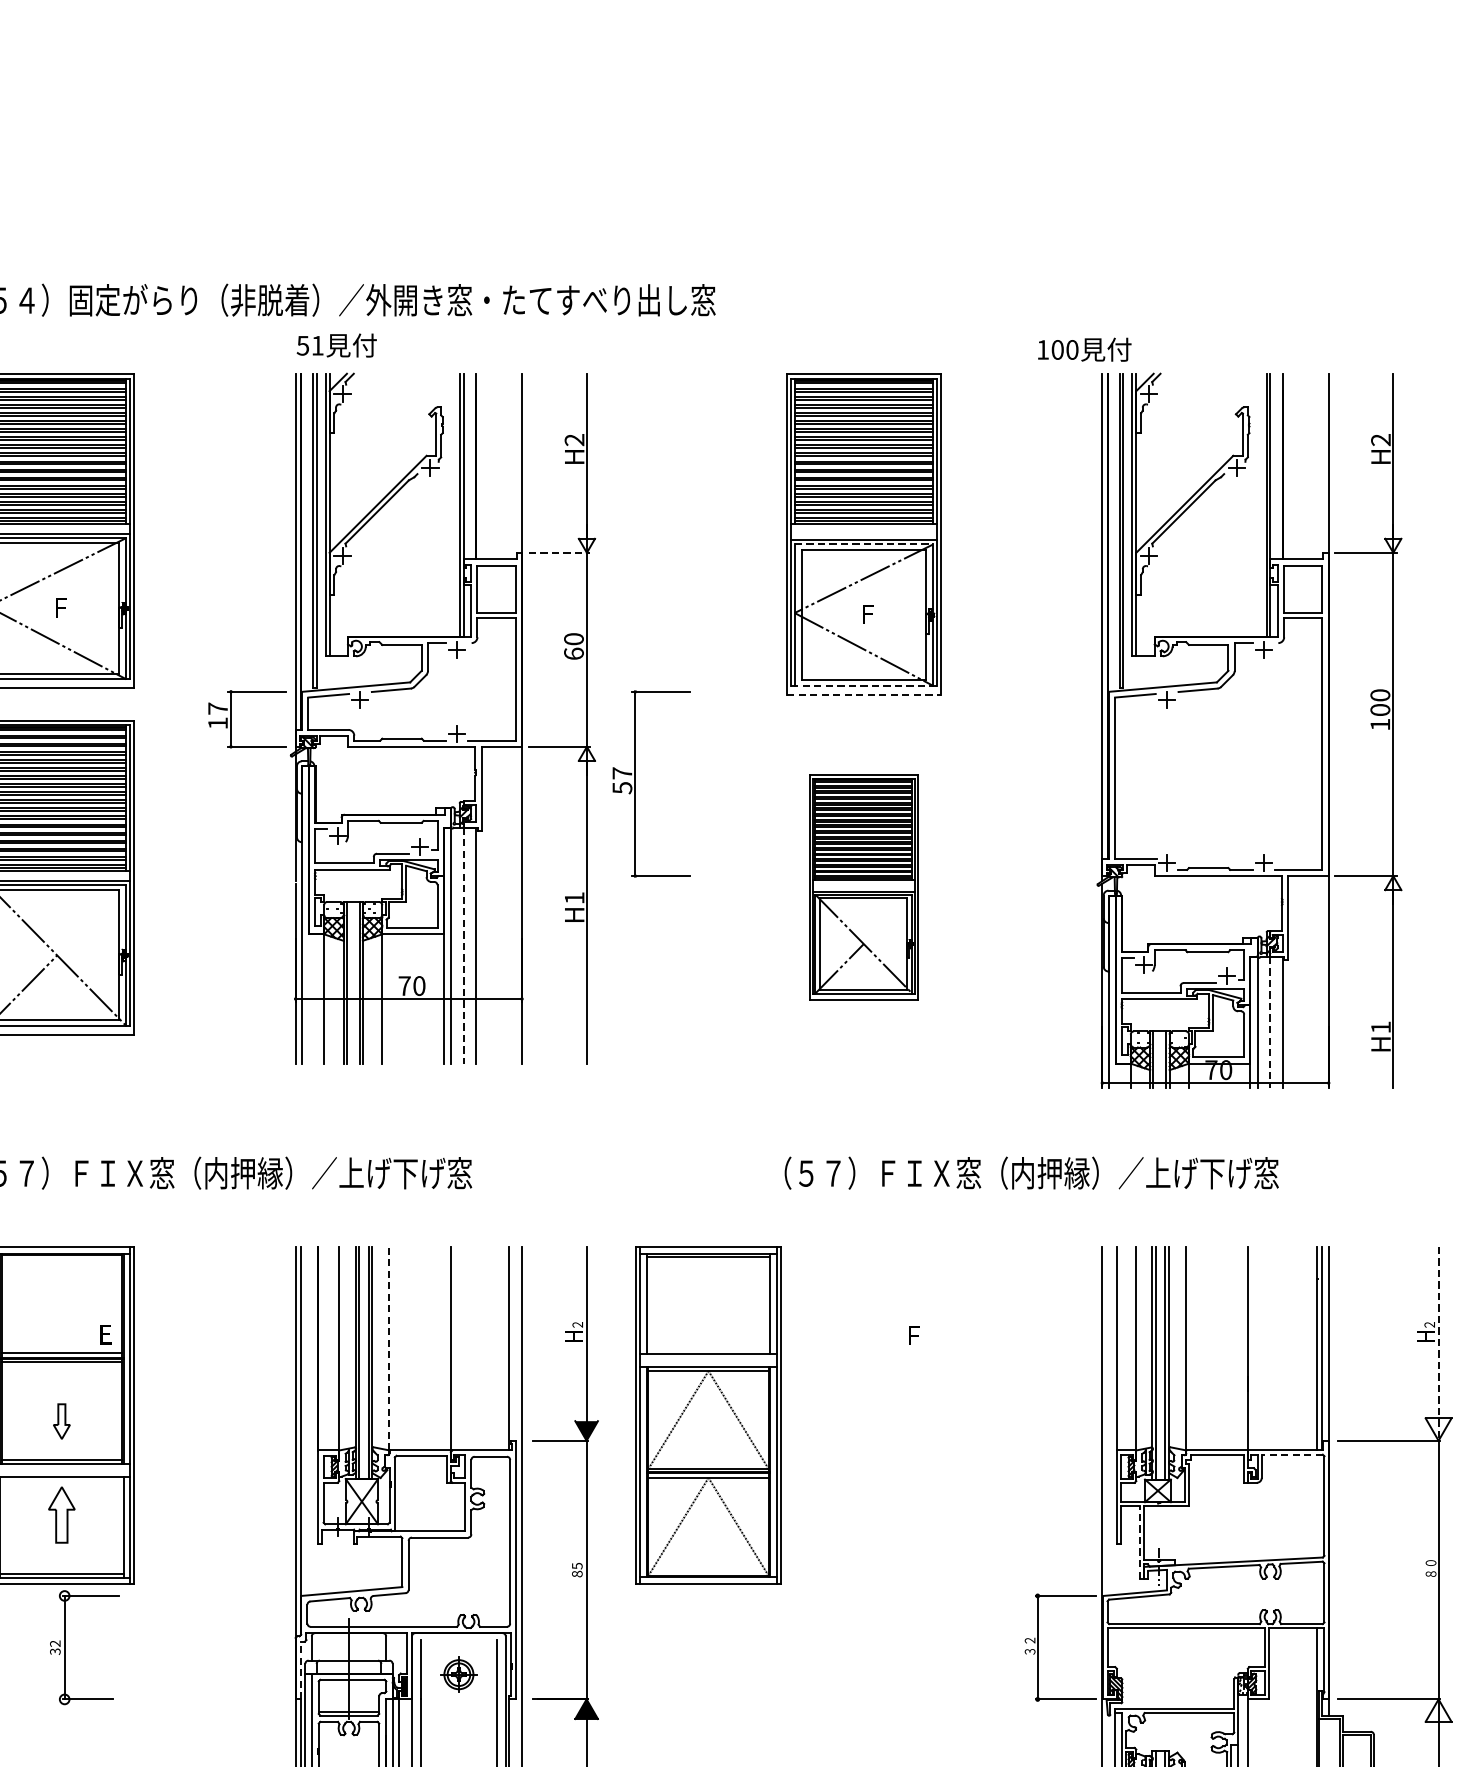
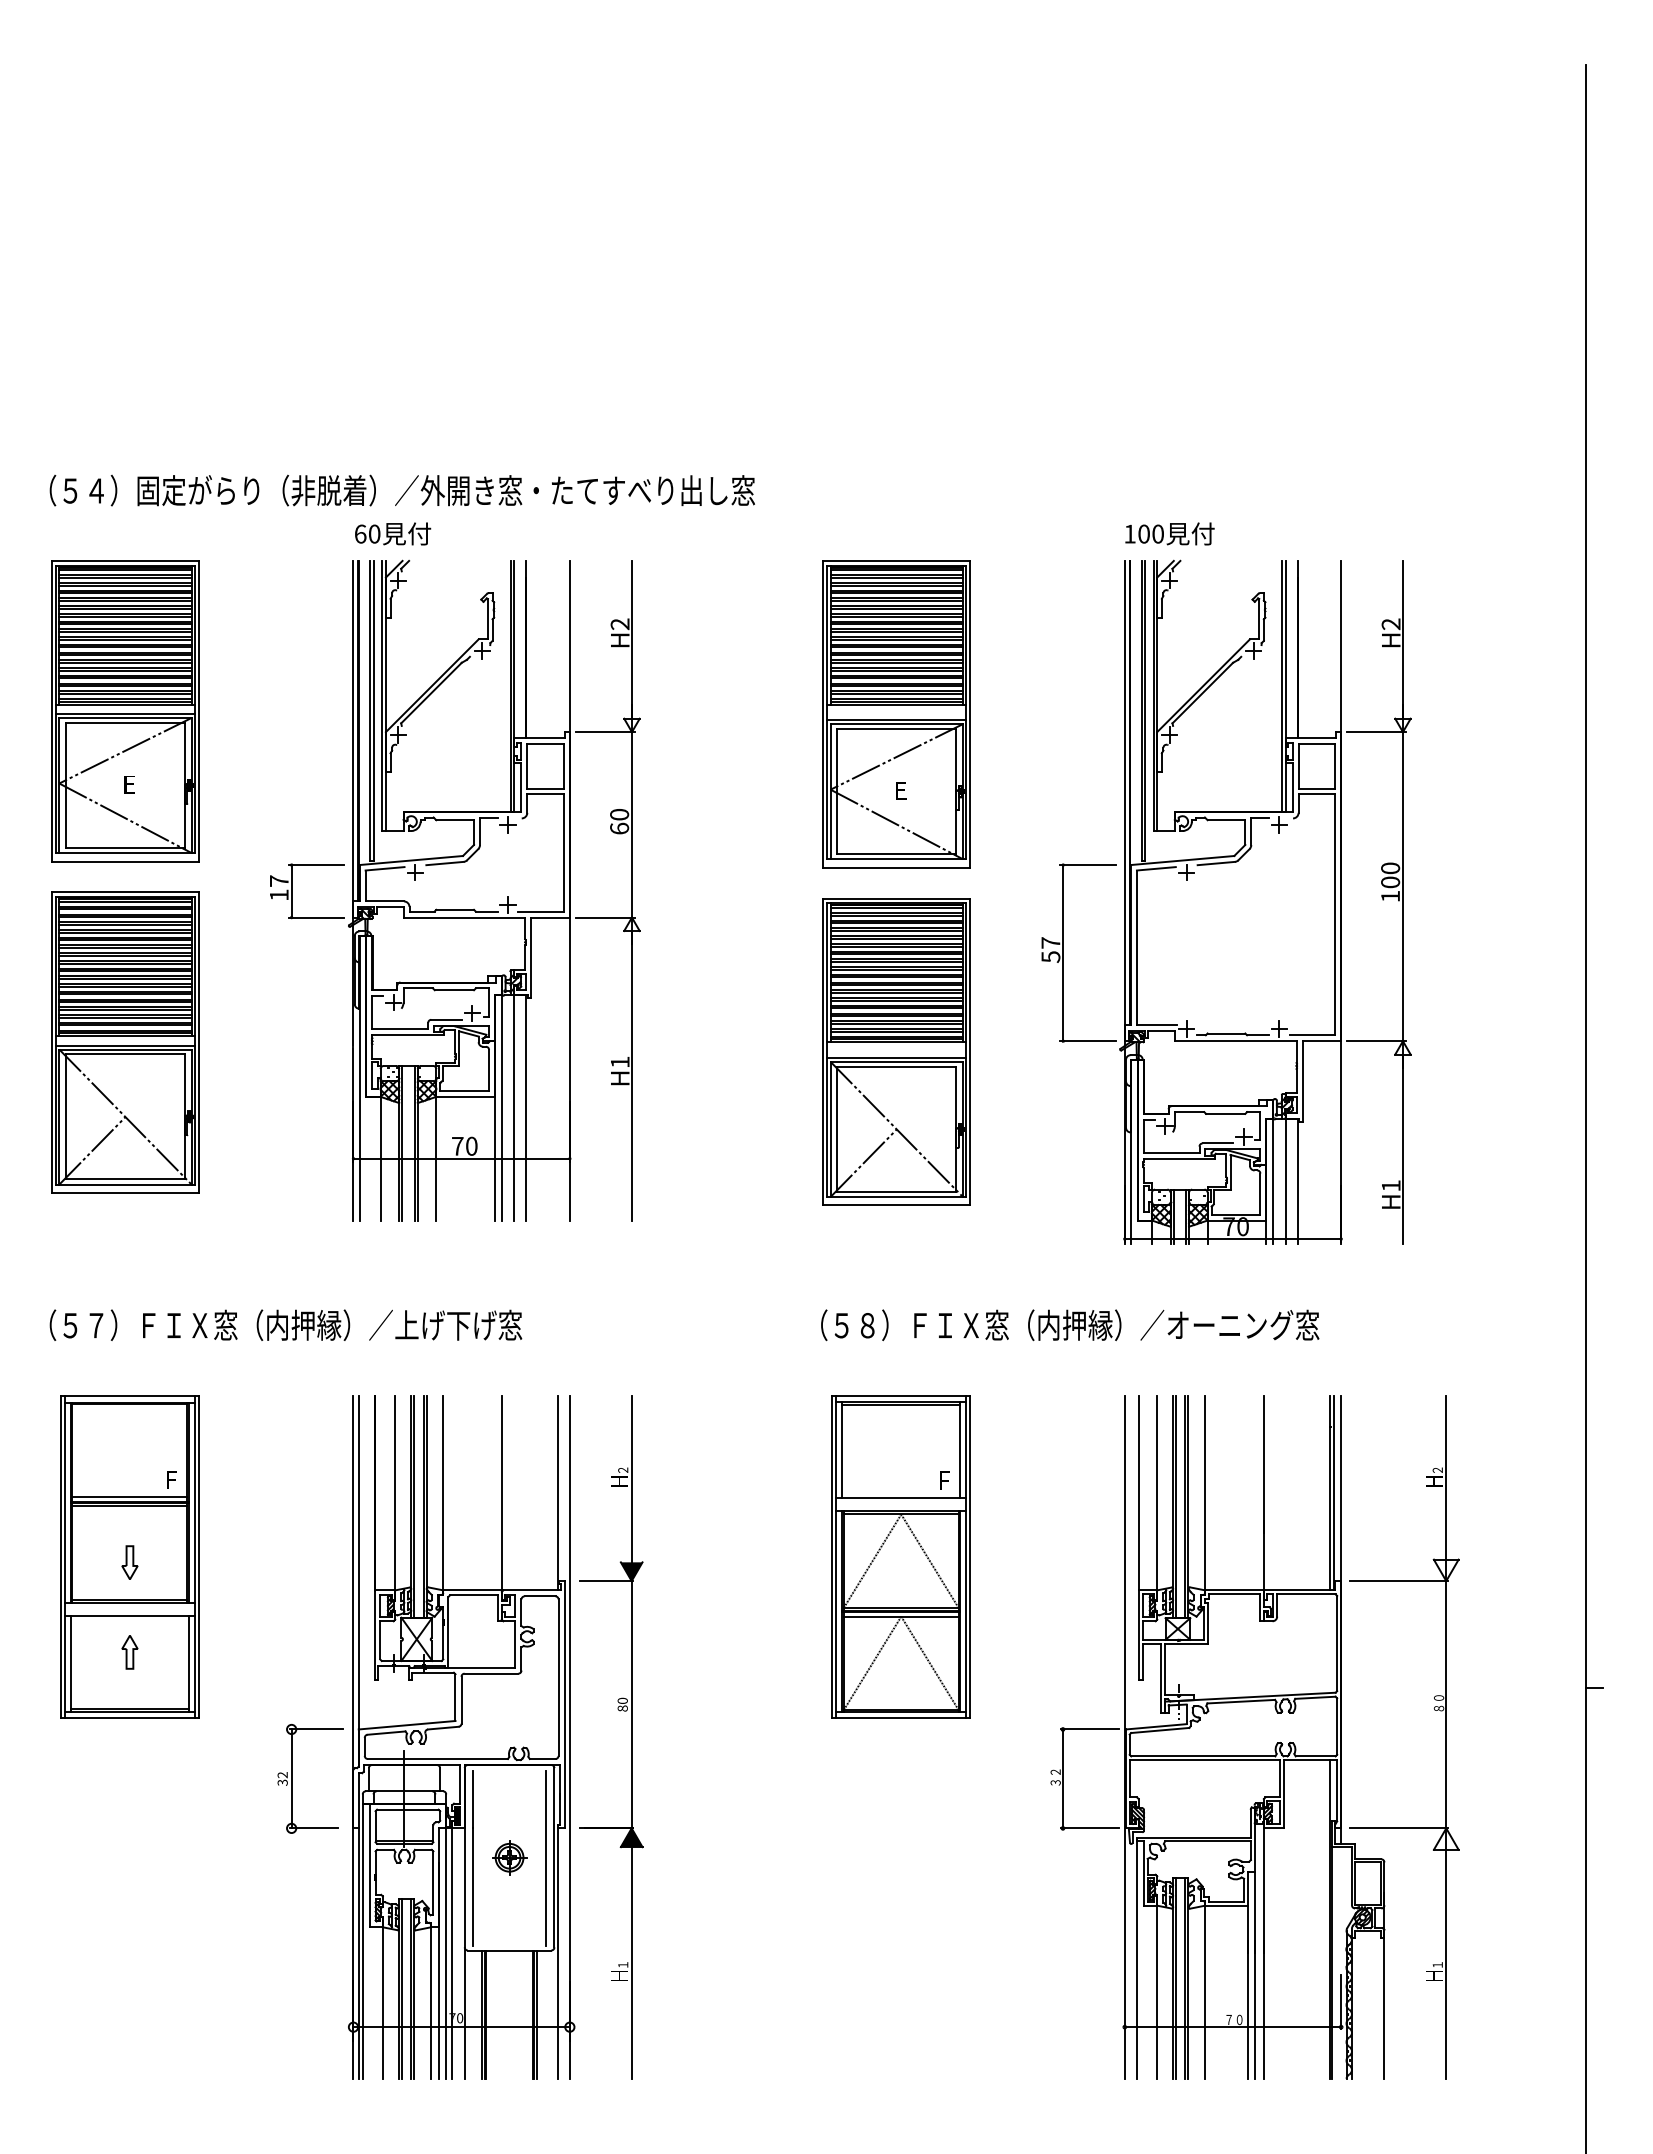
text: (310, 345) -> (367, 533), 51 -> 60
text: (1084, 349) -> (1169, 533), moved
line: (864, 544) -> (897, 724), dashed -> solid
line: (560, 553) -> (606, 732), dashed -> solid
text: (62, 611) -> (130, 788), F -> E
text: (869, 618) -> (902, 794), F -> E
line: (863, 686) -> (896, 859), dashed -> solid
line: (864, 694) -> (897, 867), dashed -> solid
part: (635, 783) -> (1063, 952), moved
part: (863, 886) -> (896, 1051), size x1.43
line: (464, 945) -> (514, 1107), dashed -> solid
line: (1270, 1022) -> (1285, 1181), dashed -> solid
text: (1066, 1172) -> (1090, 1324), （５７）ＦＩＸ窓（内押縁）／上げ下げ窓 -> （５８）ＦＩＸ窓（内押縁）／オーニング窓
text: (107, 1338) -> (173, 1483), E -> F
line: (1438, 1343) -> (1446, 1488), dashed -> solid
line: (389, 1348) -> (443, 1492), dashed -> solid
part: (707, 1415) -> (900, 1556), moved
line: (1291, 1454) -> (1305, 1594), dashed -> solid
part: (61, 1515) -> (129, 1652), size x0.62
line: (1139, 1542) -> (1160, 1678), dashed -> solid
text: (577, 1565) -> (622, 1700), 85 -> 80
part: (65, 1647) -> (292, 1778), moved
line: (300, 1670) -> (358, 1800), dashed -> solid
part: (458, 1674) -> (509, 1857), moved

